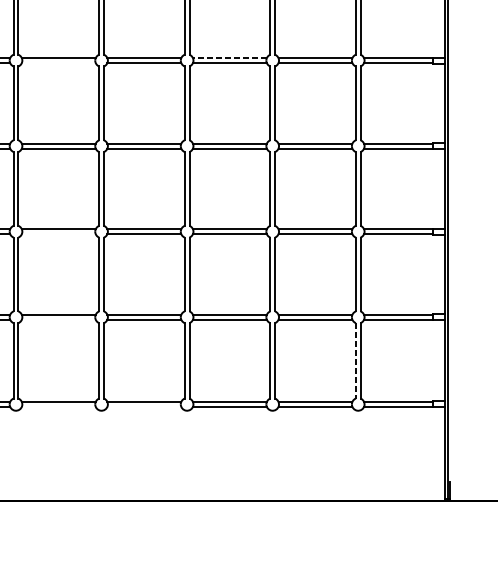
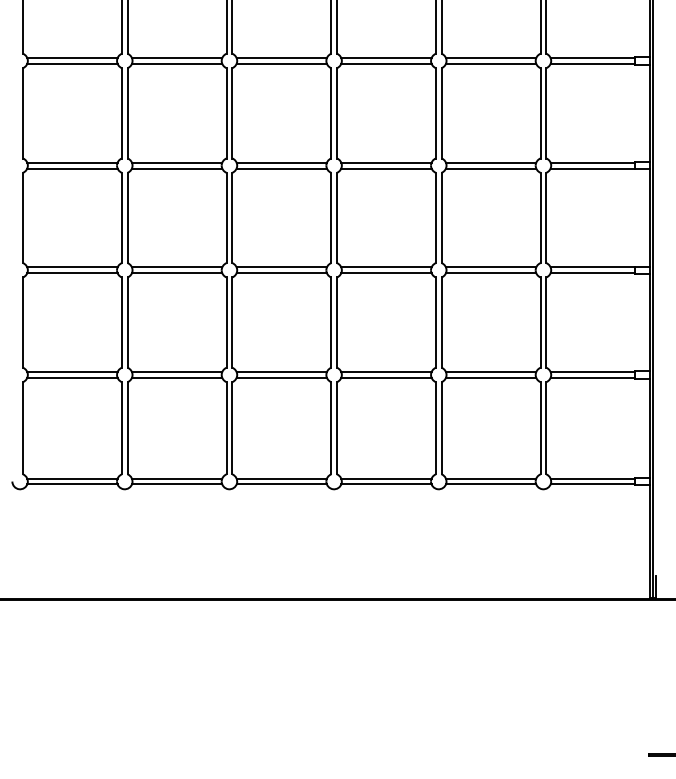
line: (229, 58) -> (385, 58), dashed -> solid
line: (58, 62) -> (176, 63), added
line: (58, 234) -> (176, 273), added
line: (58, 319) -> (176, 377), added
line: (355, 361) -> (540, 428), dashed -> solid
line: (58, 406) -> (176, 484), added
line: (144, 406) -> (281, 484), added

